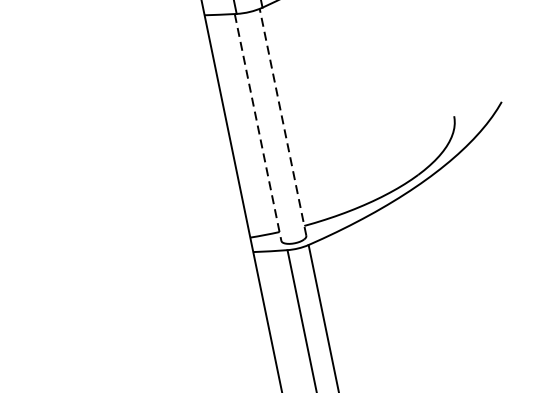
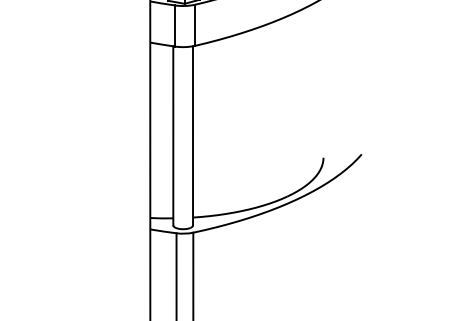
line: (283, 121) -> (193, 135), dashed -> solid
line: (258, 126) -> (173, 135), dashed -> solid

